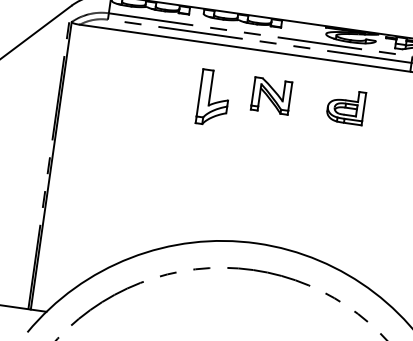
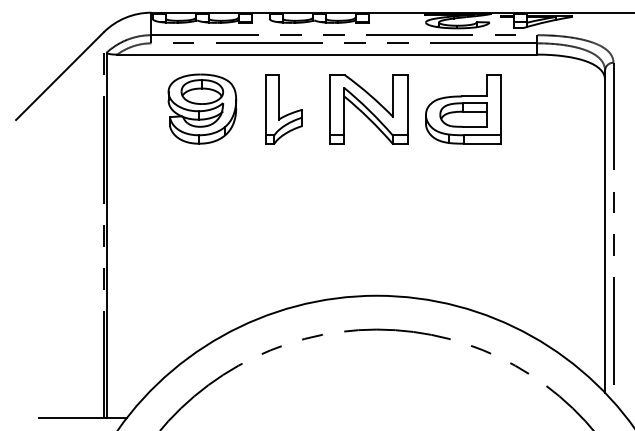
part: (140, 76) -> (202, 108), added
part: (271, 96) -> (368, 109), size x1.67
part: (213, 98) -> (283, 109), moved
part: (346, 106) -> (463, 109), size x1.67

